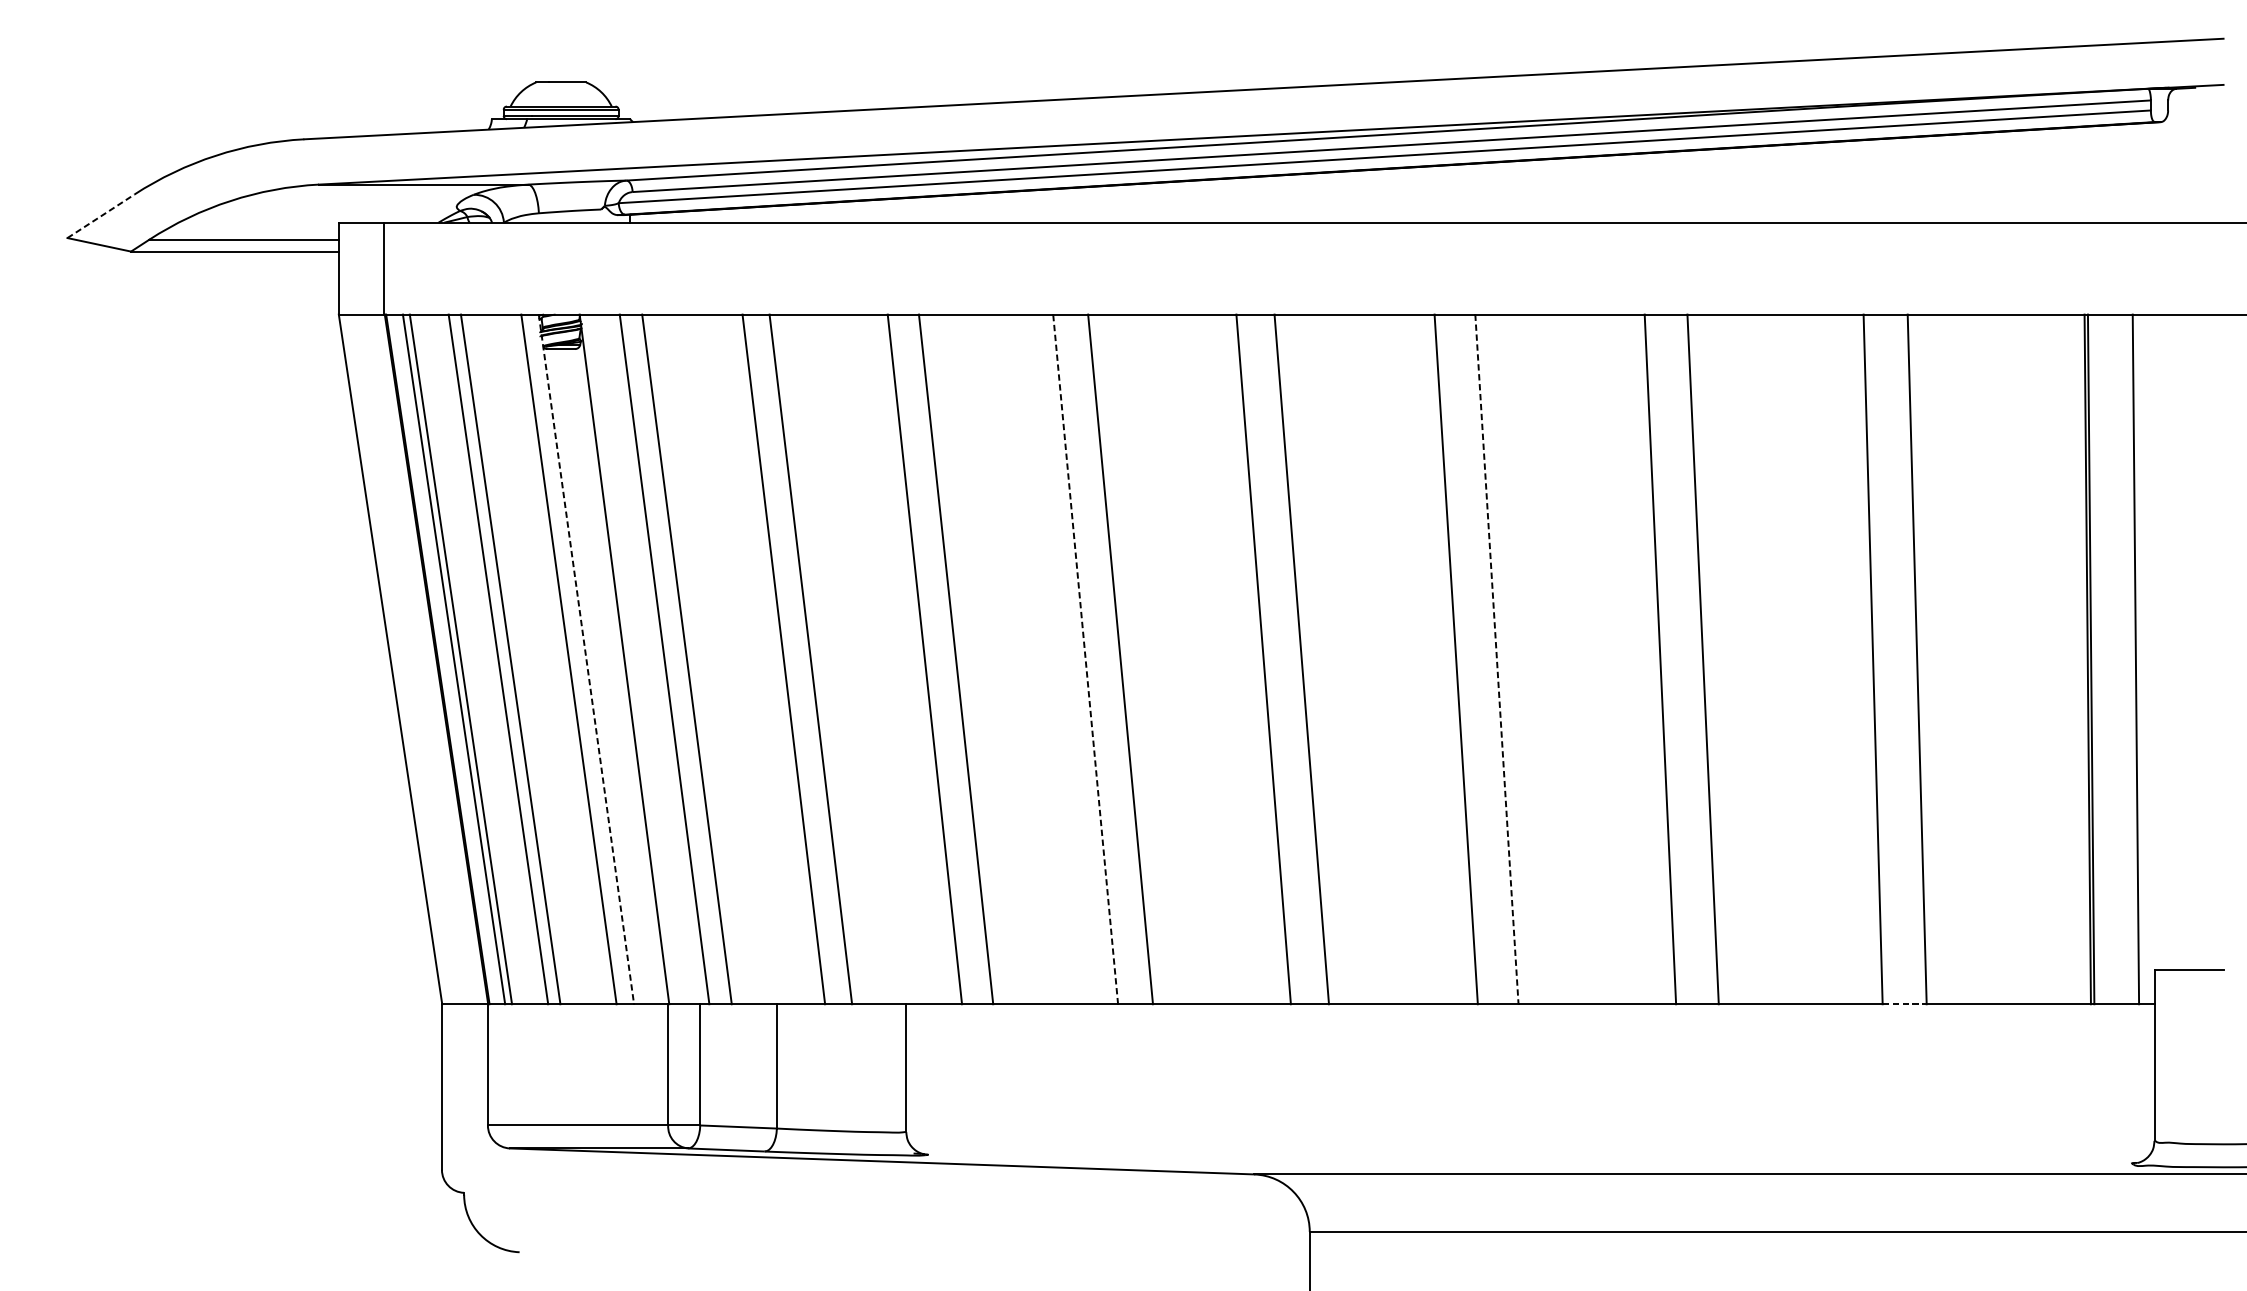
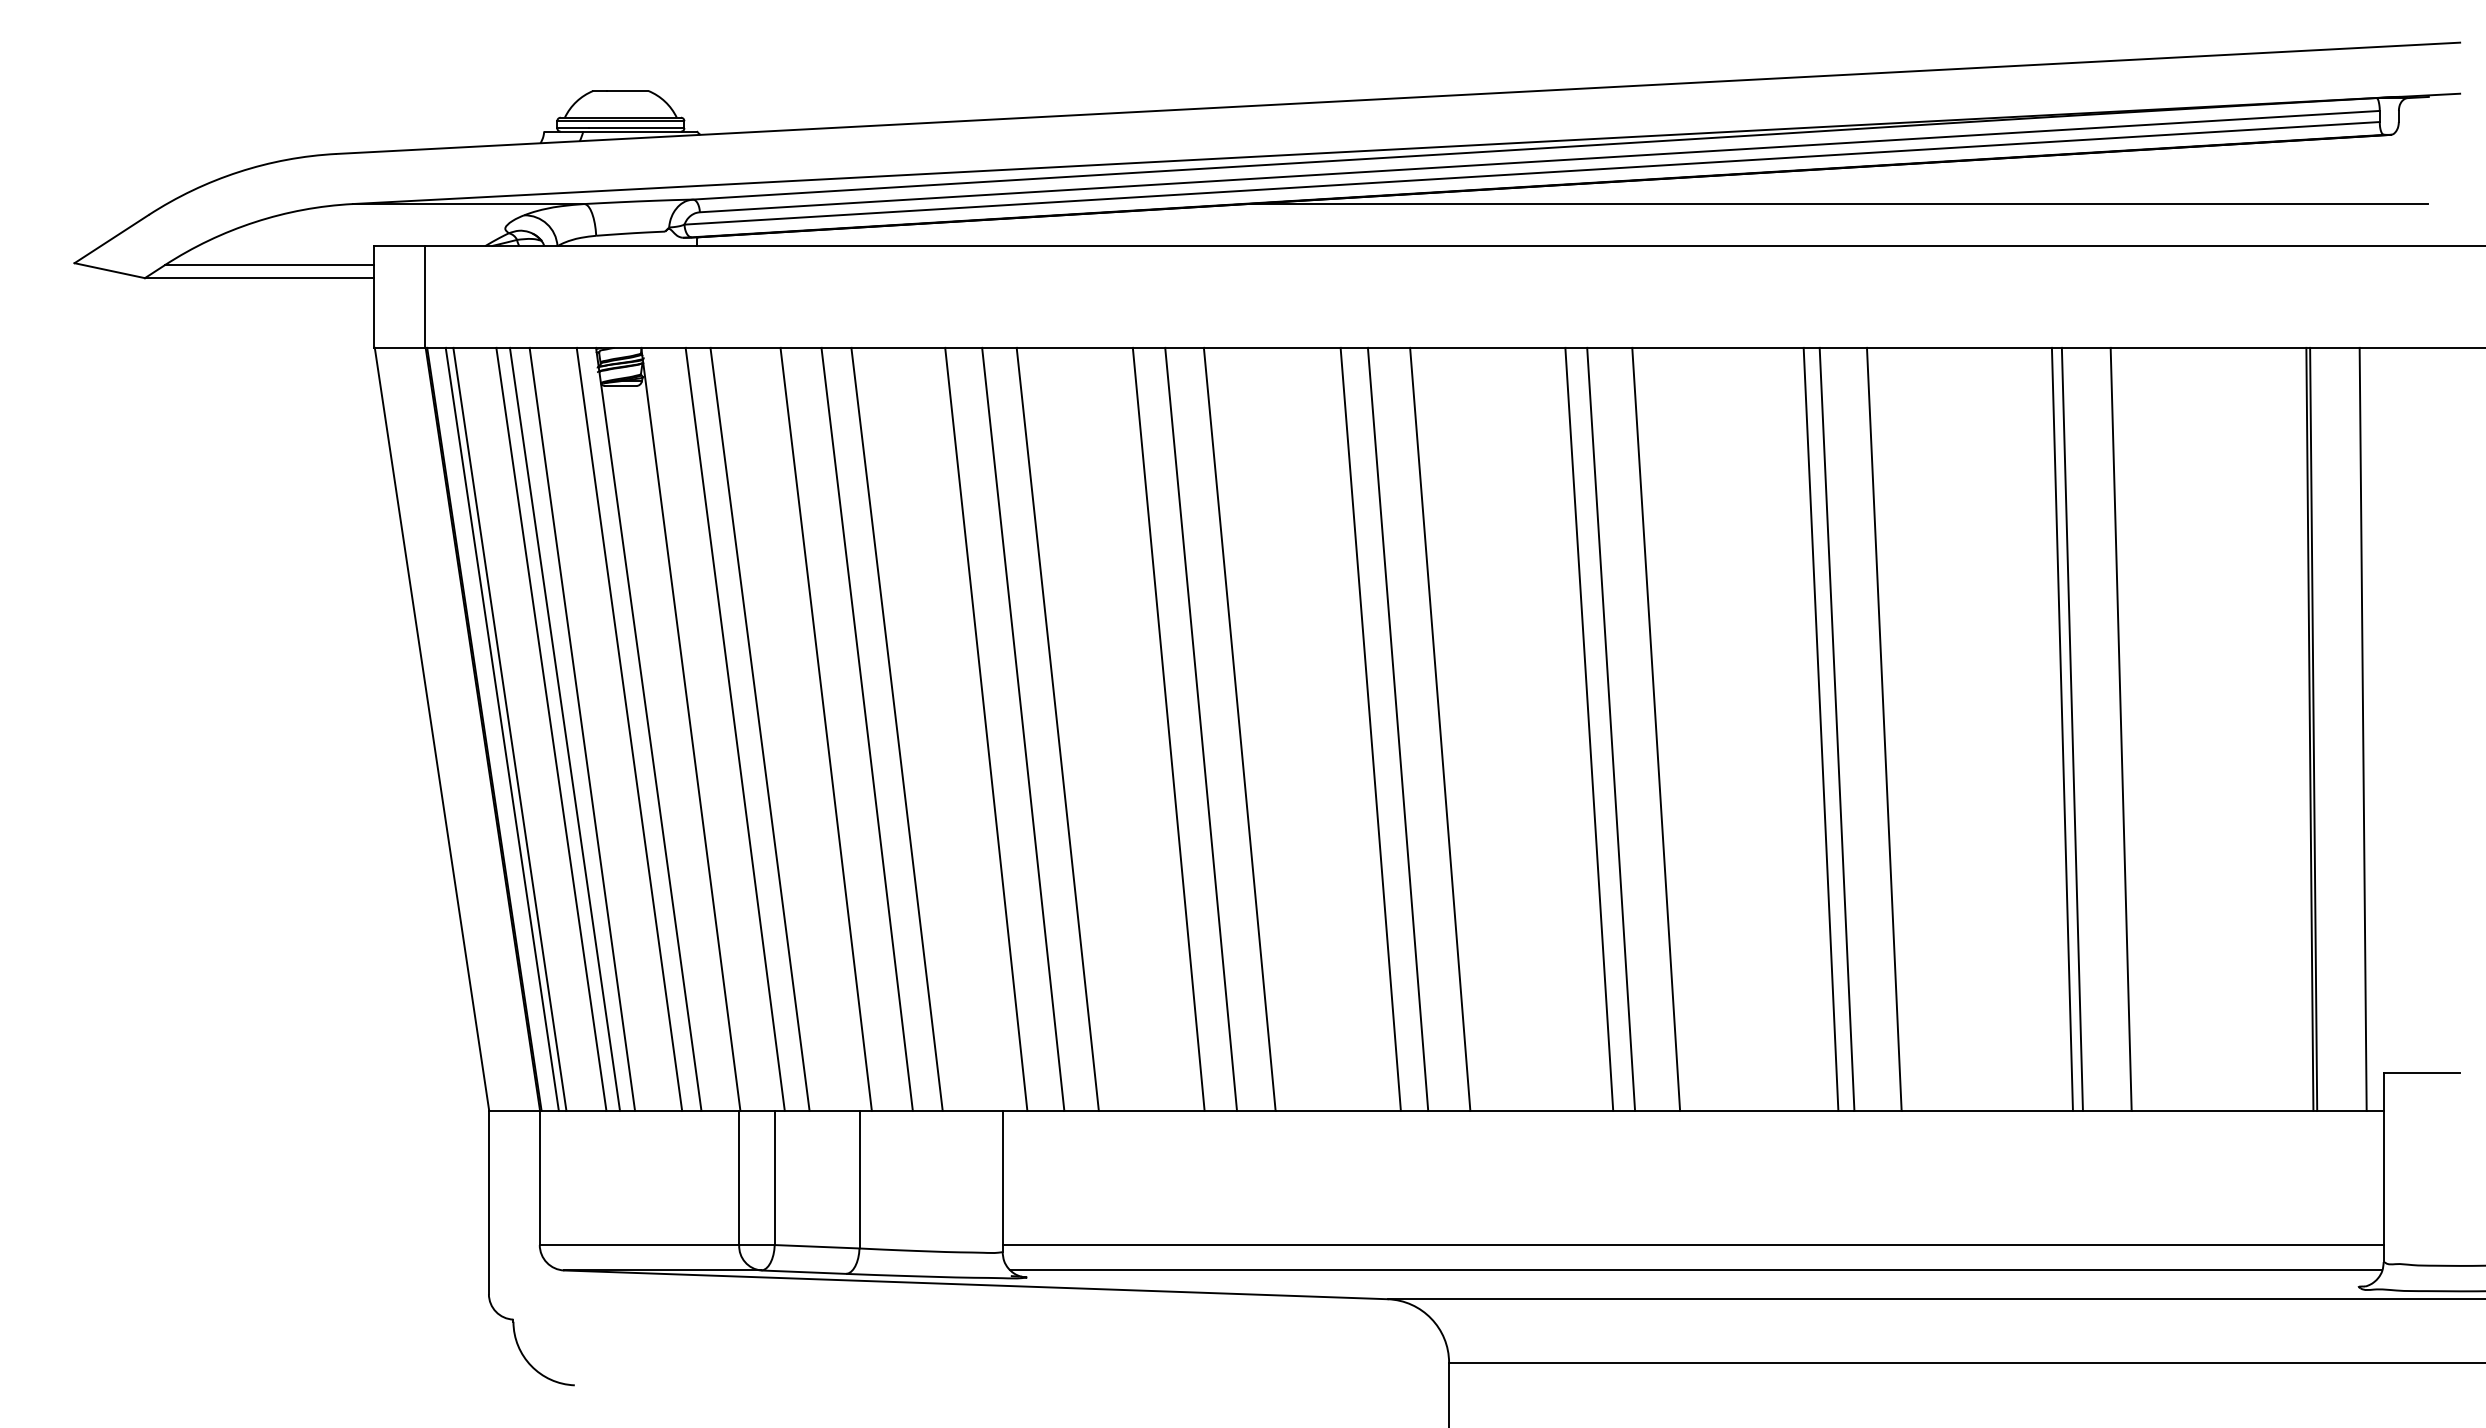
line: (1660, 185) -> (1837, 204), added
line: (101, 215) -> (112, 238), dashed -> solid
line: (526, 658) -> (582, 728), added
line: (746, 658) -> (825, 728), added
line: (891, 658) -> (986, 728), added
line: (1056, 658) -> (1168, 728), added
line: (1085, 658) -> (1201, 728), dashed -> solid
line: (1238, 658) -> (1370, 728), added
line: (1436, 658) -> (1589, 728), added
line: (1645, 658) -> (1820, 728), added
line: (1863, 658) -> (2061, 728), added
line: (586, 659) -> (648, 729), dashed -> solid
line: (1497, 659) -> (1656, 729), dashed -> solid
line: (1904, 1003) -> (2107, 1110), dashed -> solid
line: (1529, 1125) -> (1692, 1245), added
line: (1532, 1148) -> (1695, 1270), added

